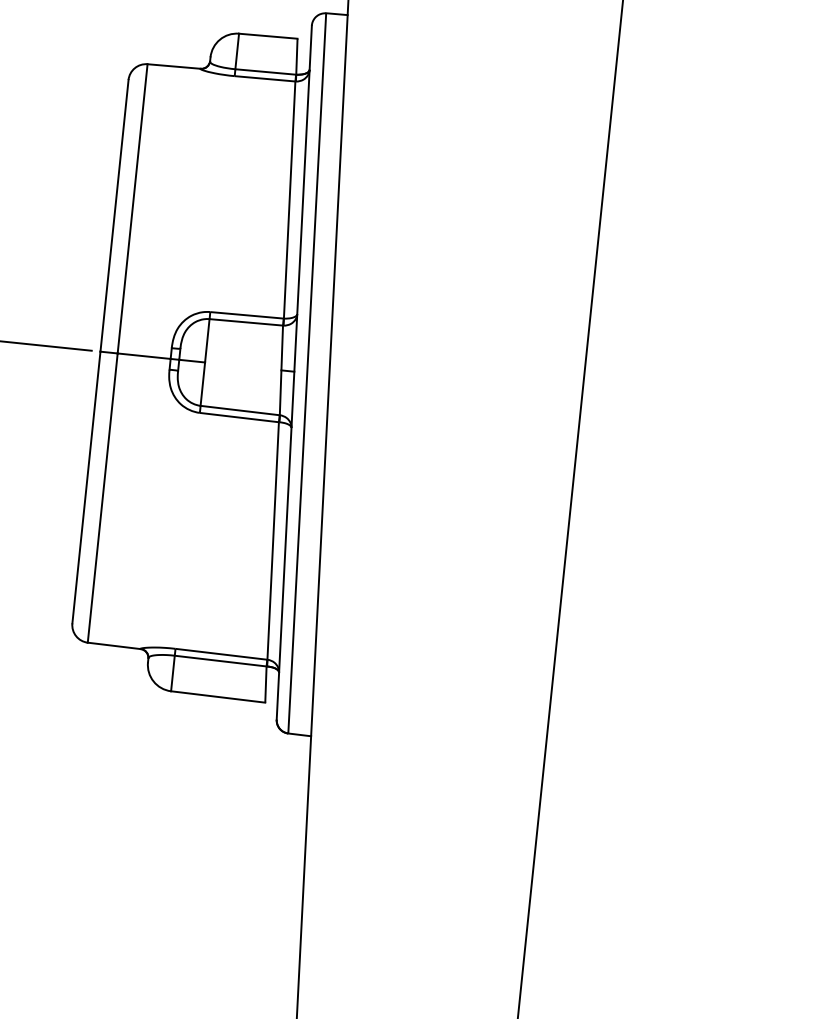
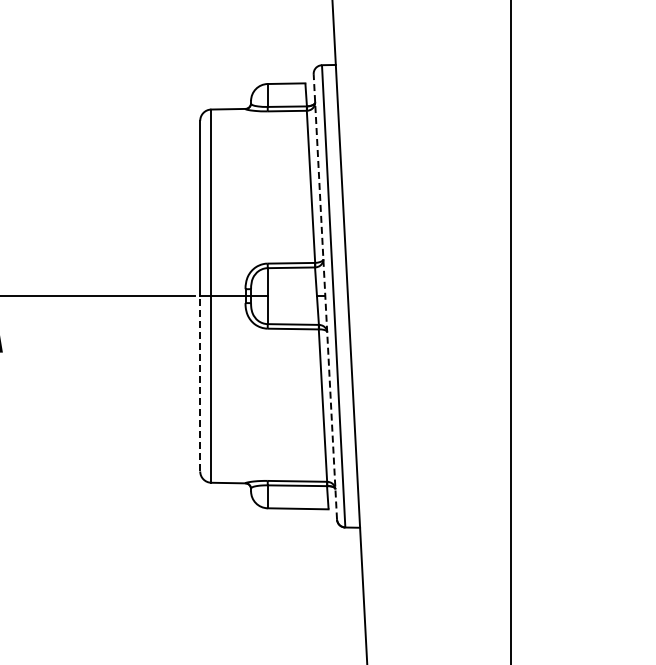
line: (294, 372) -> (325, 296), solid -> dashed
line: (86, 487) -> (200, 383), solid -> dashed

